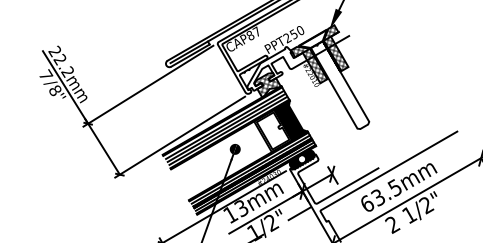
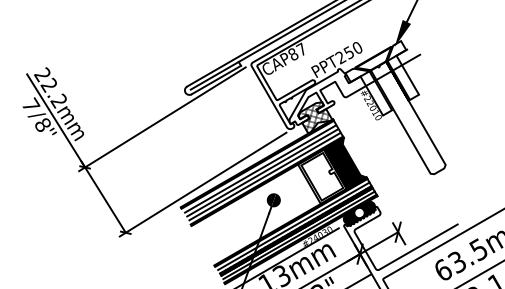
hatch: (335, 48) -> (402, 70), removed
hatch: (309, 64) -> (369, 91), removed

